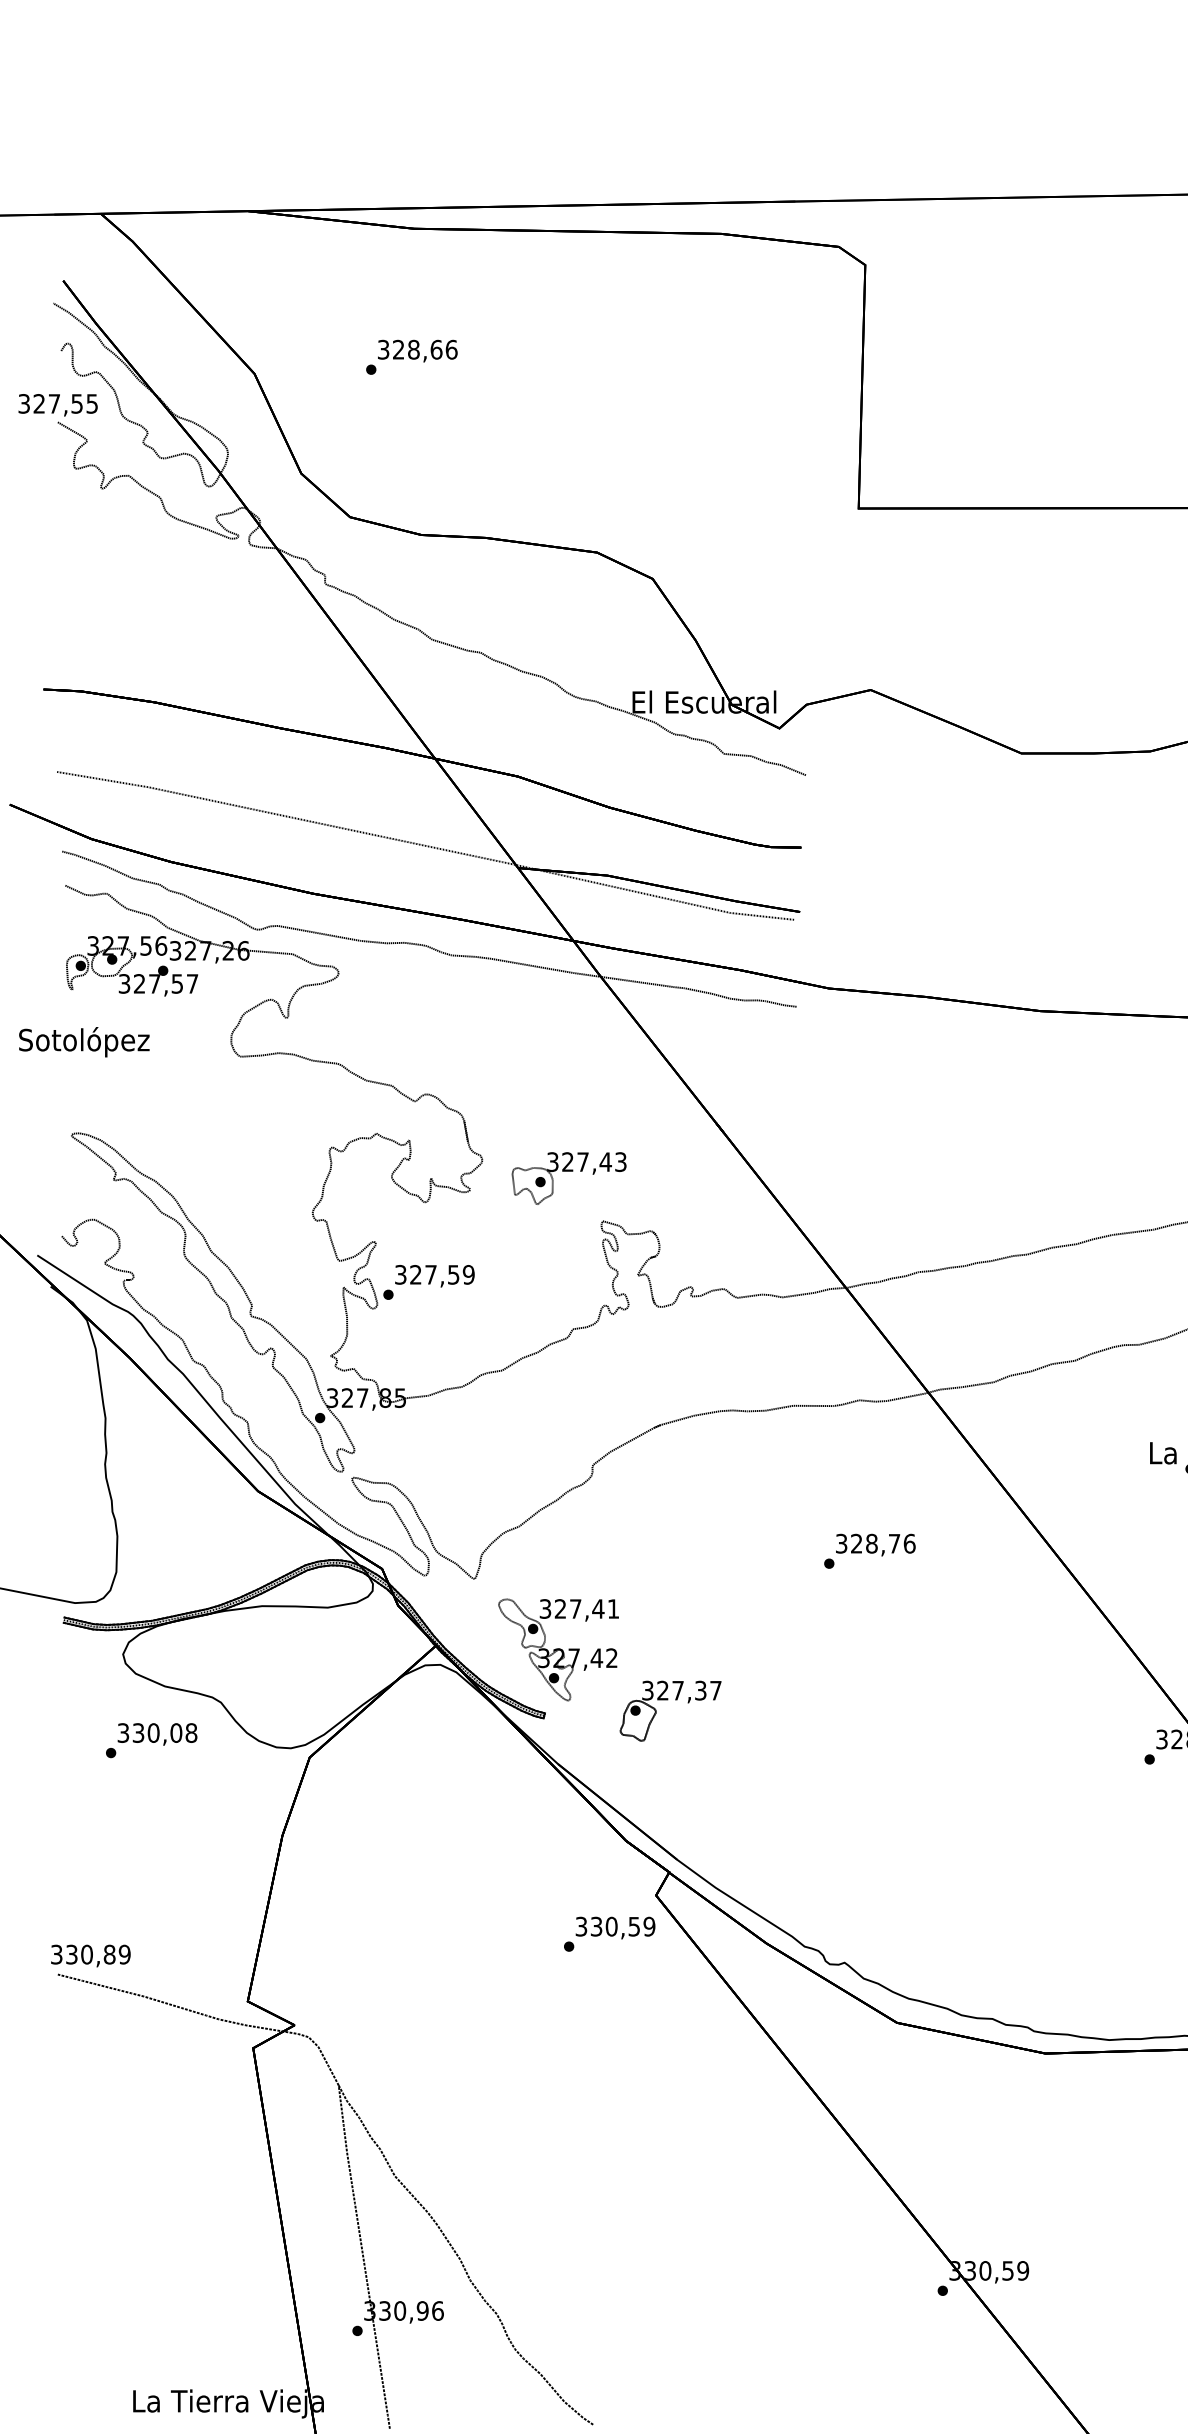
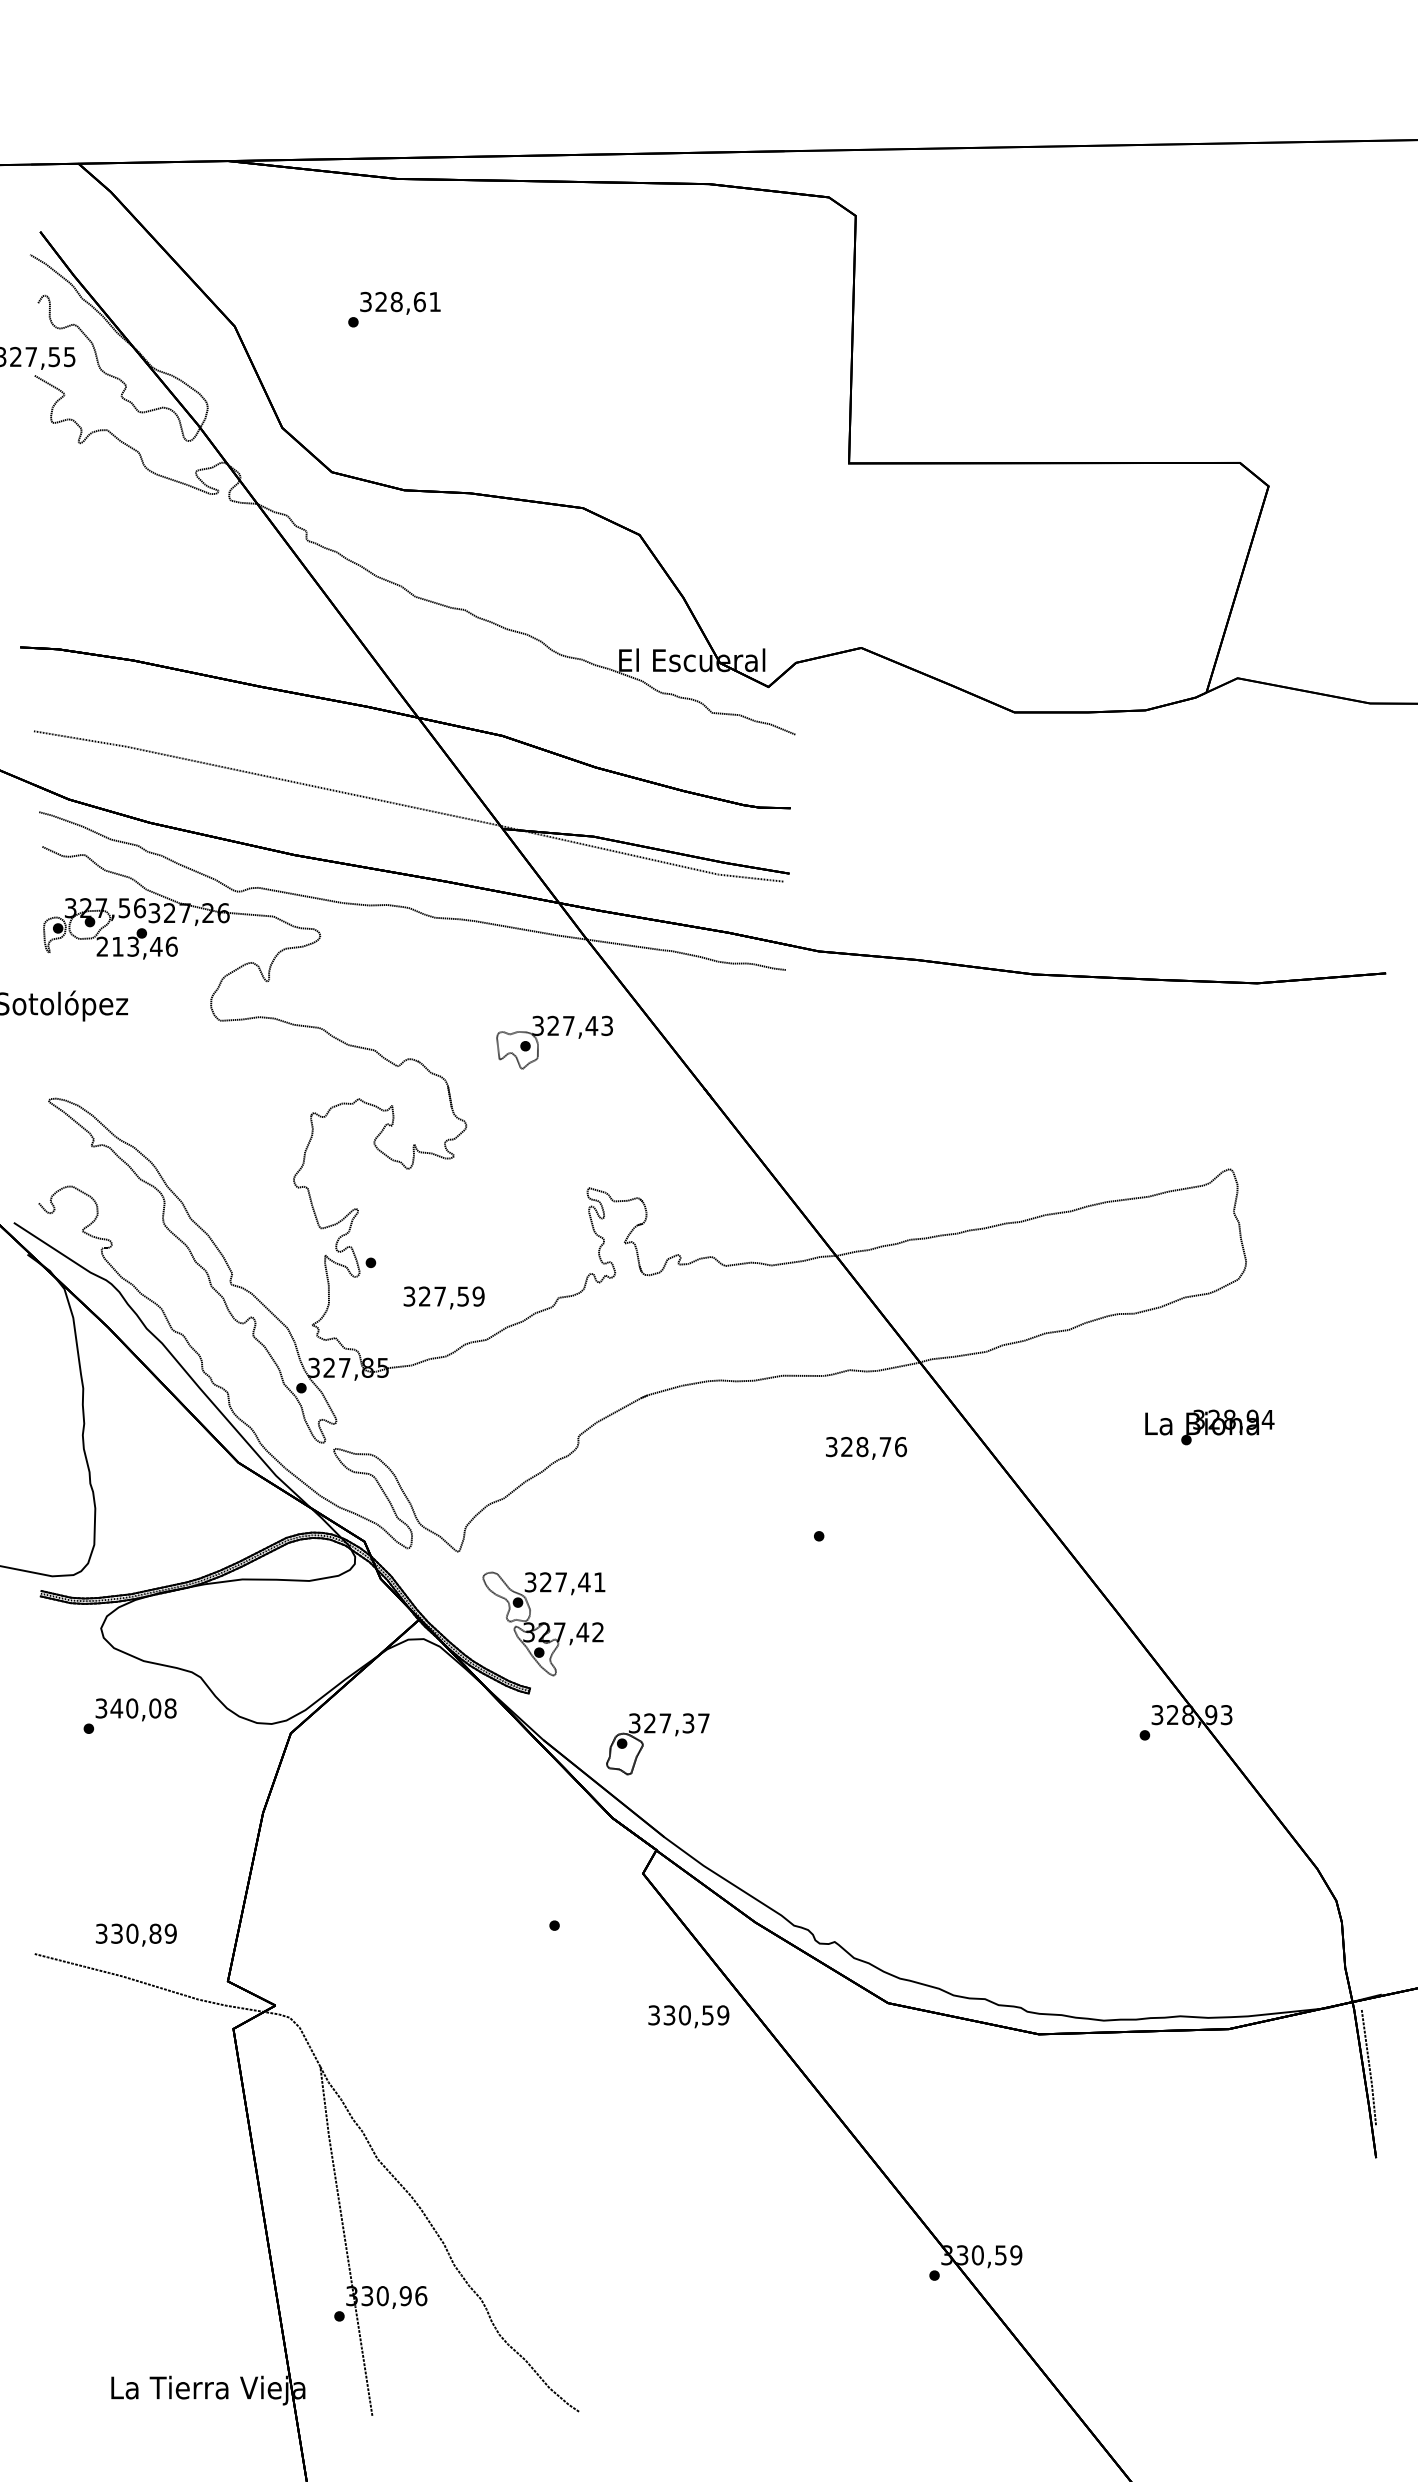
text: (451, 349) -> (435, 301), 328,66 -> 328,61
text: (157, 983) -> (136, 946), 327,57 -> 213,46
part: (569, 1171) -> (554, 1035), moved
text: (434, 1275) -> (443, 1297), moved
text: (875, 1545) -> (866, 1448), moved
part: (667, 1700) -> (654, 1733), moved
text: (138, 1733) -> (116, 1708), 330,08 -> 340,08
text: (615, 1927) -> (688, 2016), moved
text: (91, 1955) -> (136, 1934), moved

